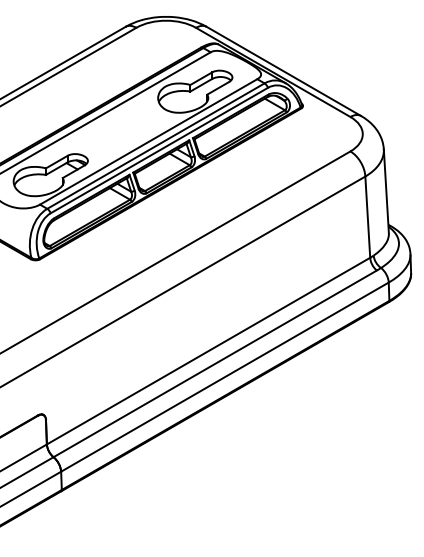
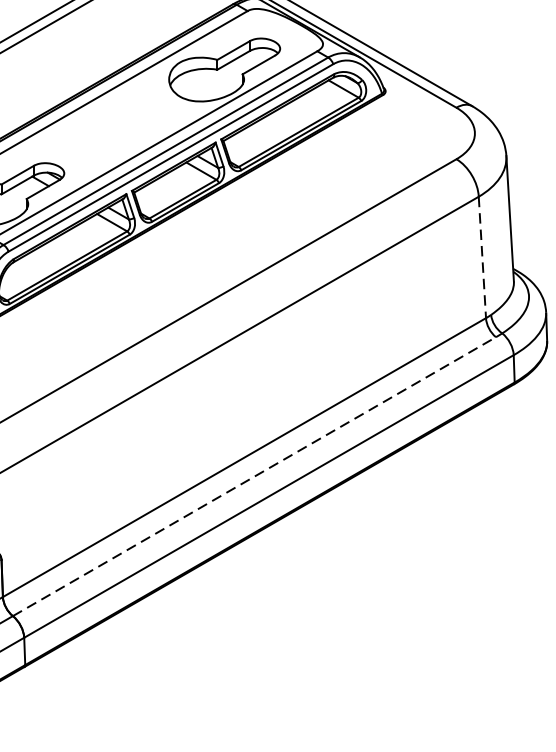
line: (367, 217) -> (481, 257), solid -> dashed
line: (215, 363) -> (254, 476), solid -> dashed

